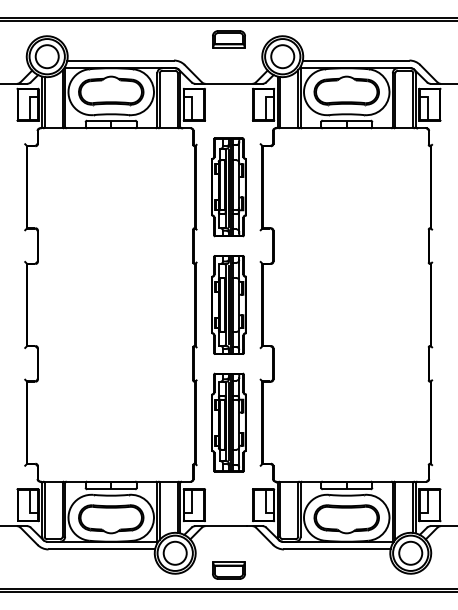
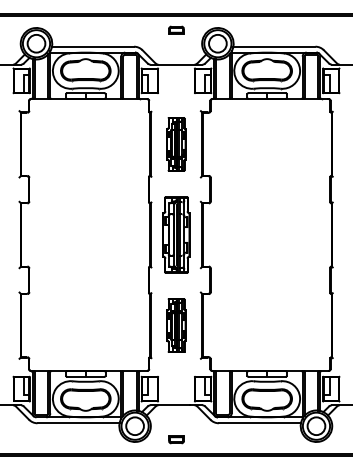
part: (228, 39) -> (176, 30), size x0.6
part: (228, 187) -> (176, 144), size x0.7
part: (228, 422) -> (176, 325), size x0.7
part: (228, 570) -> (176, 439), size x0.6

